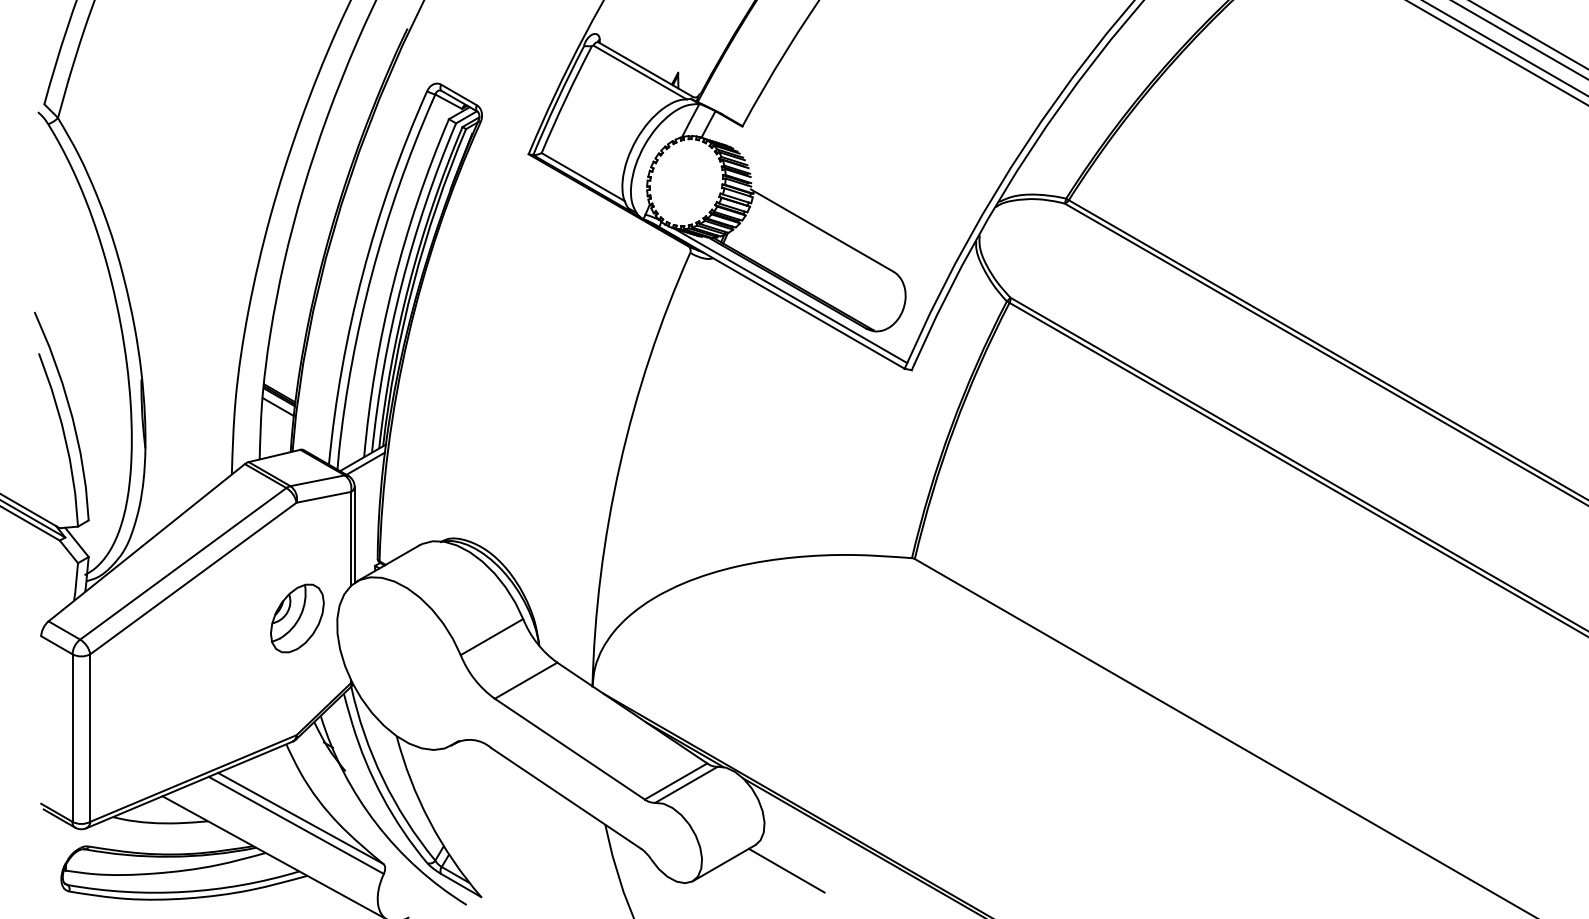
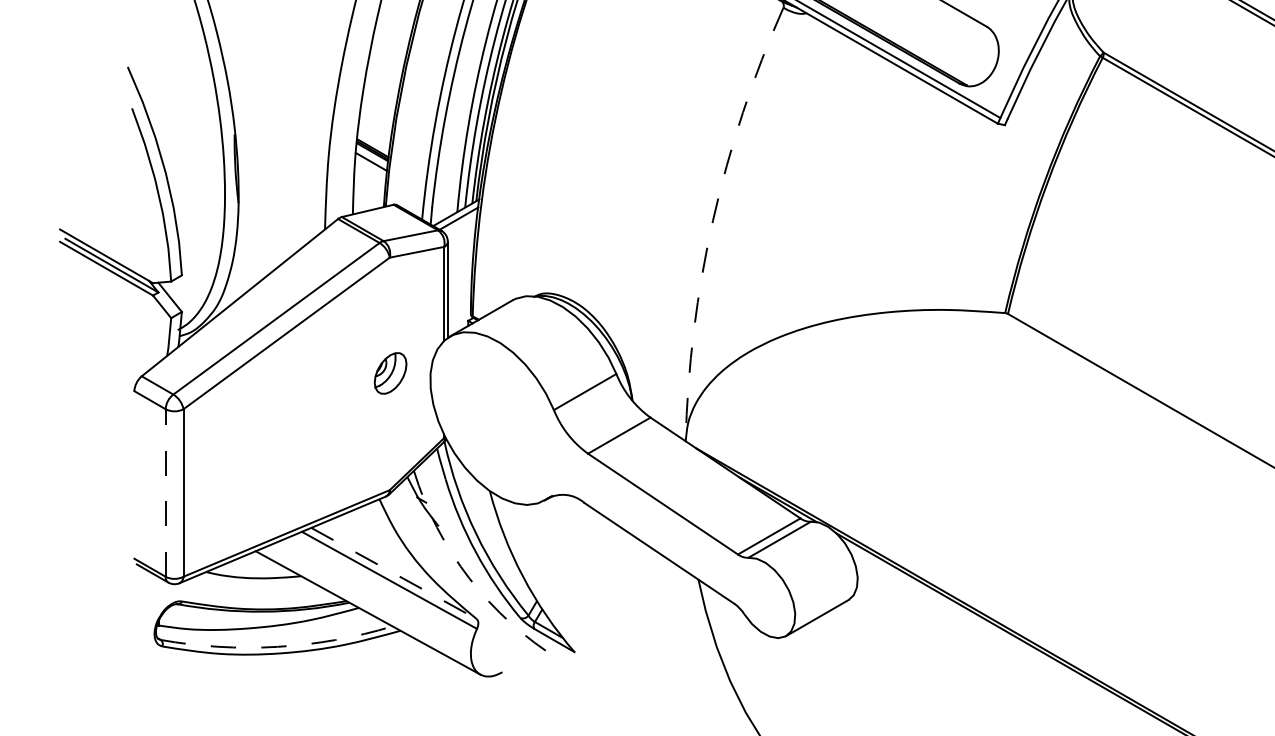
arc: (619, 465) -> (712, 220), solid -> dashed
part: (297, 618) -> (390, 373), size x0.6
line: (72, 738) -> (165, 493), solid -> dashed
line: (301, 818) -> (394, 573), solid -> dashed
arc: (376, 823) -> (469, 578), solid -> dashed
line: (786, 870) -> (879, 625), removed
arc: (184, 891) -> (277, 646), solid -> dashed

